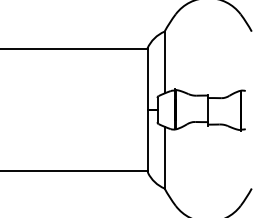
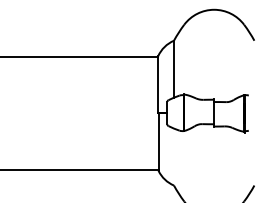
line: (164, 157) -> (173, 156), removed

